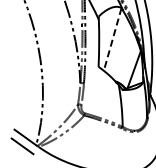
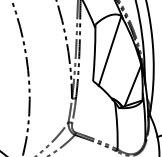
line: (112, 39) -> (109, 50), dashed -> solid

